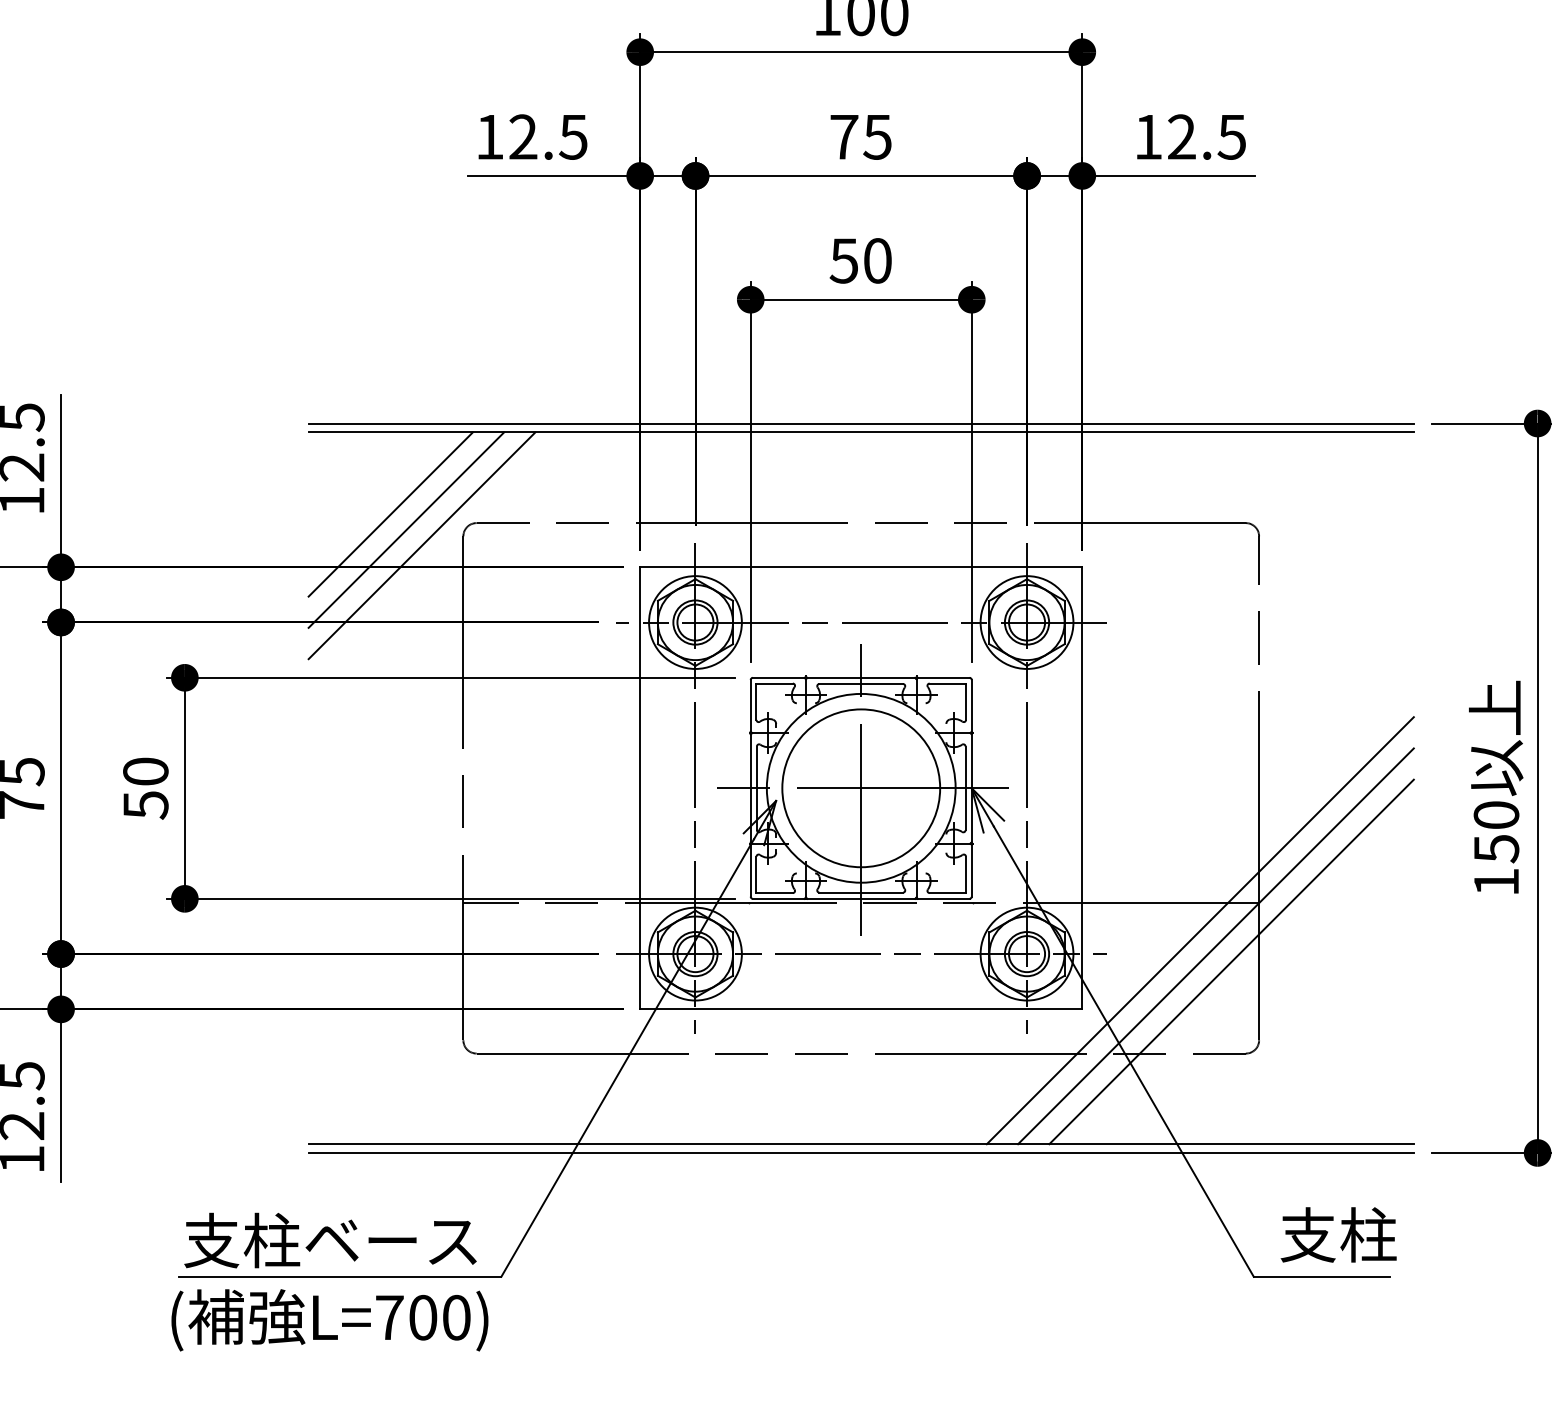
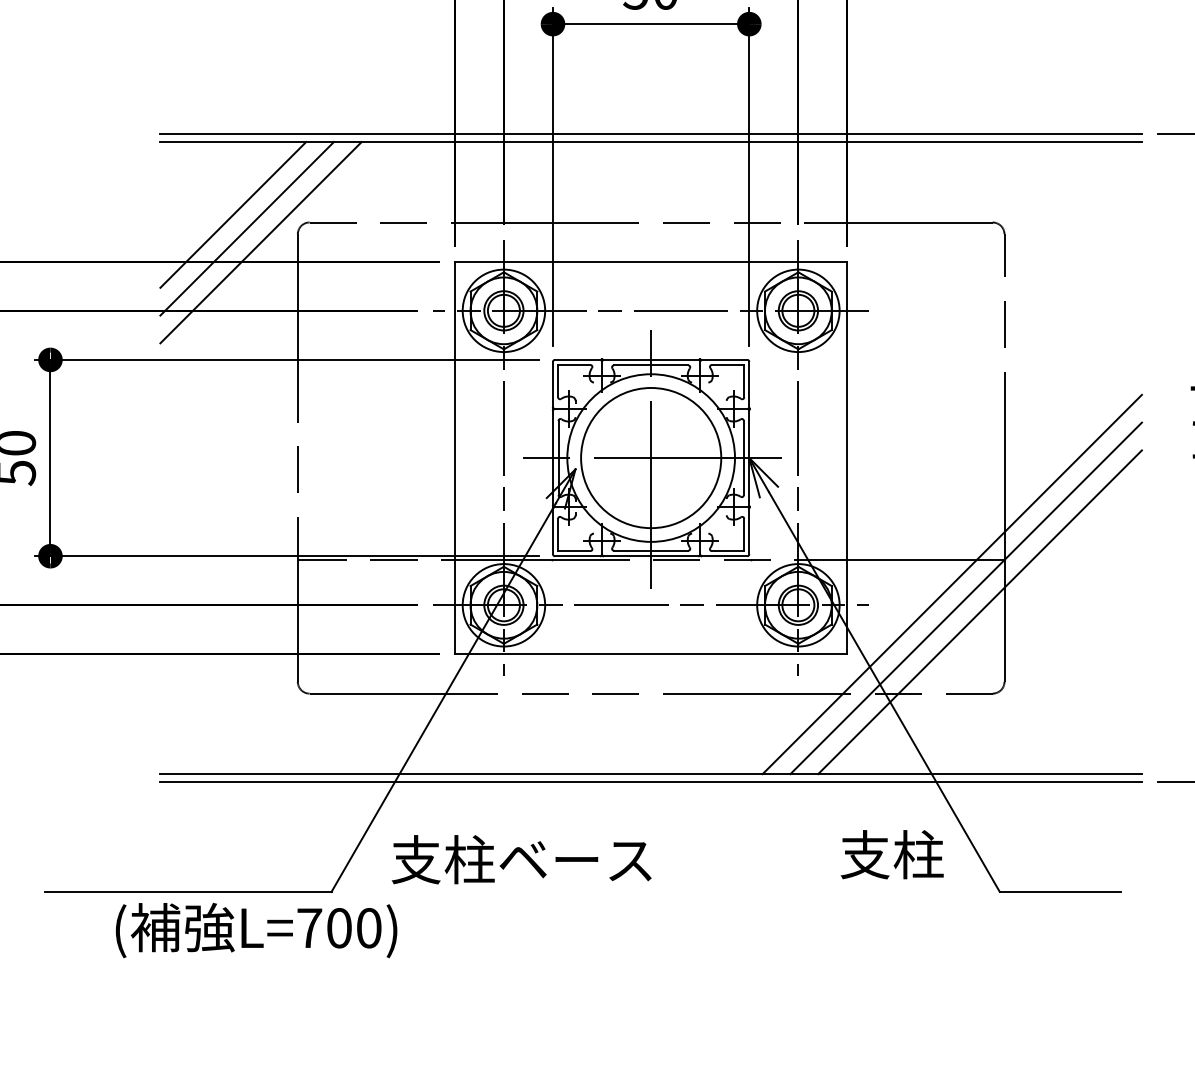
text: (1338, 1234) -> (892, 854), moved
text: (330, 1240) -> (521, 859), moved
text: (329, 1320) -> (256, 930), moved

